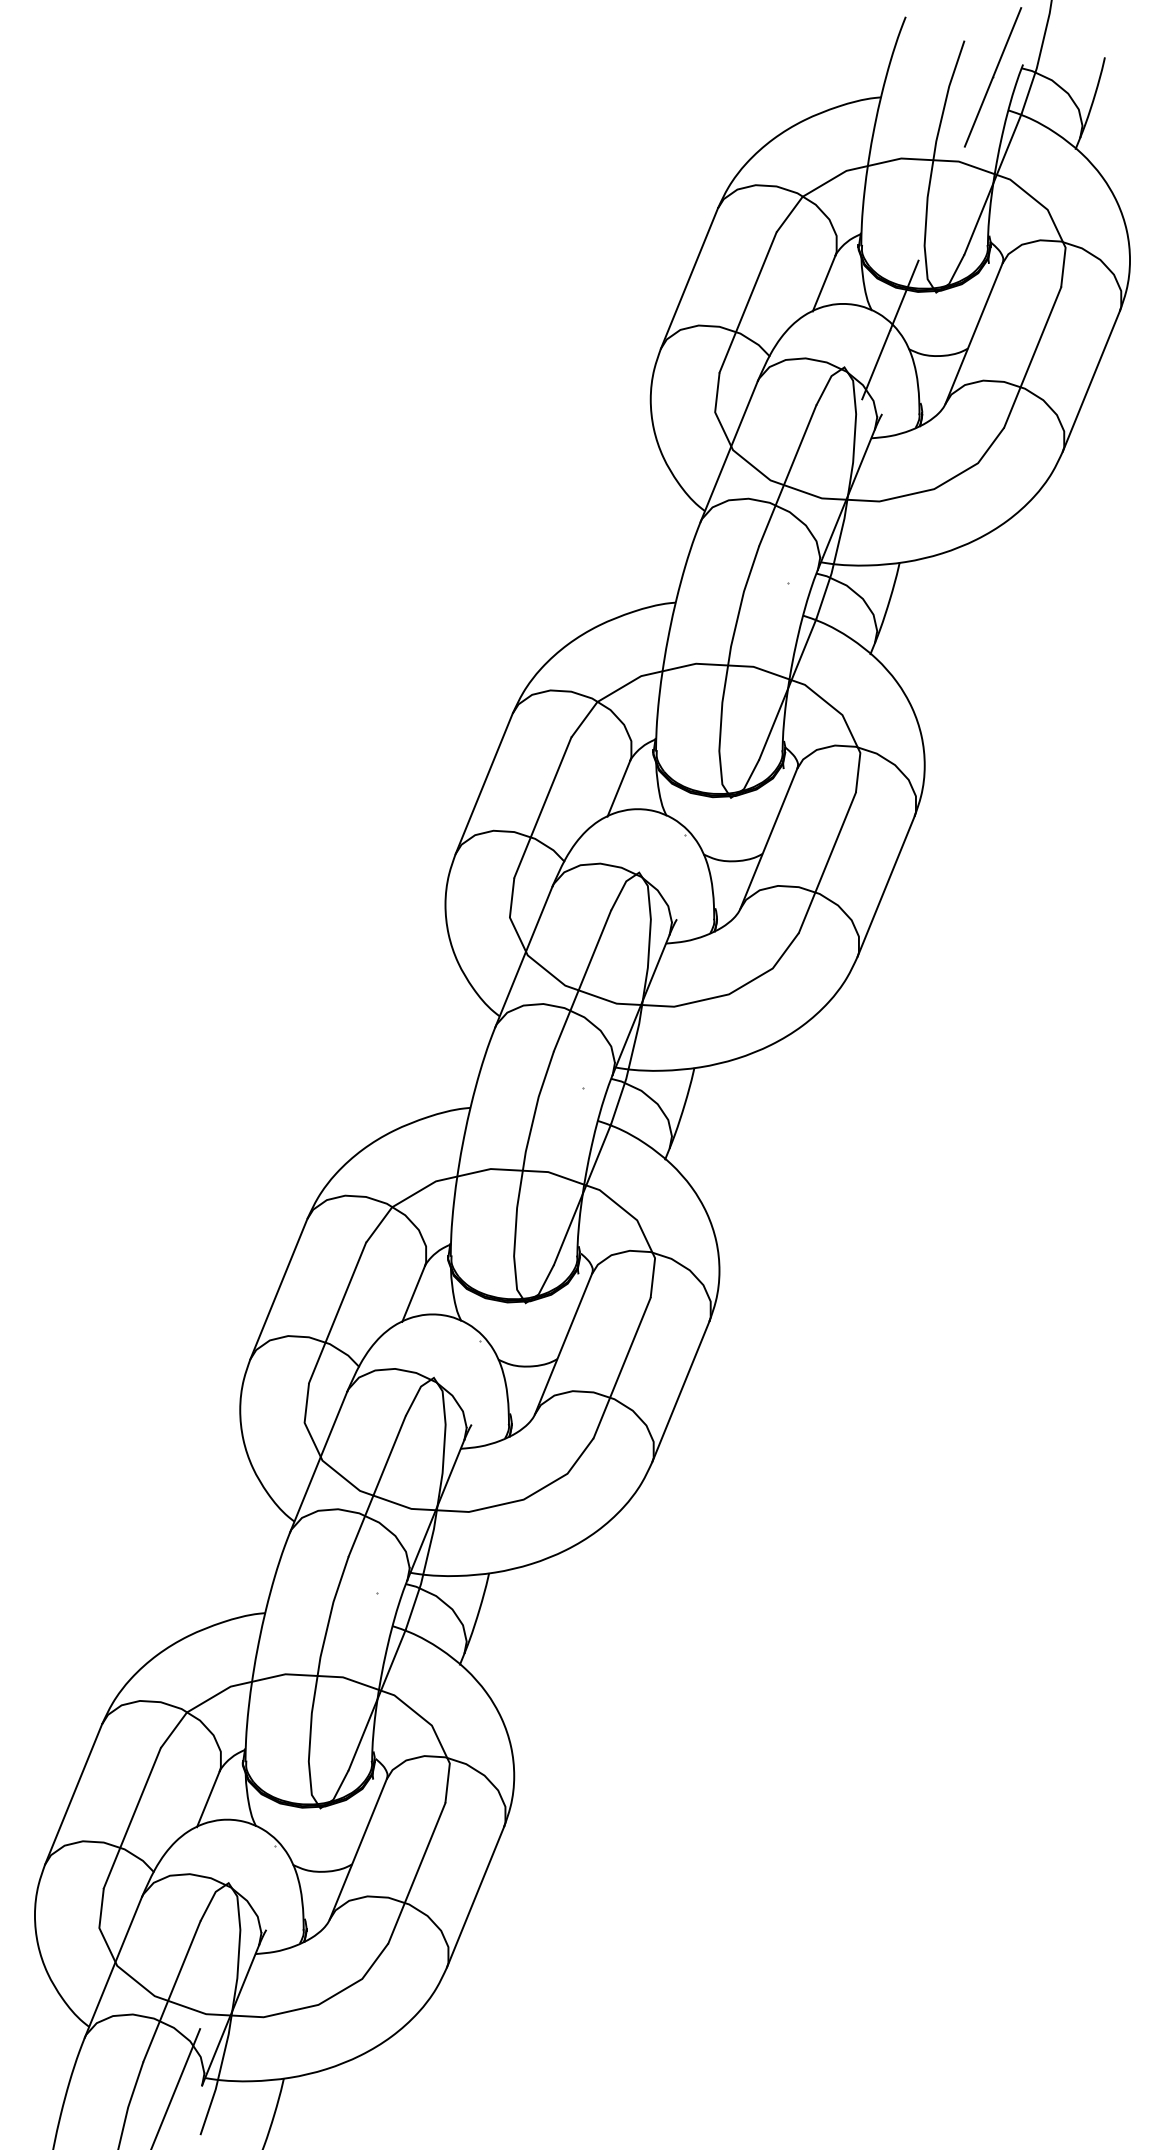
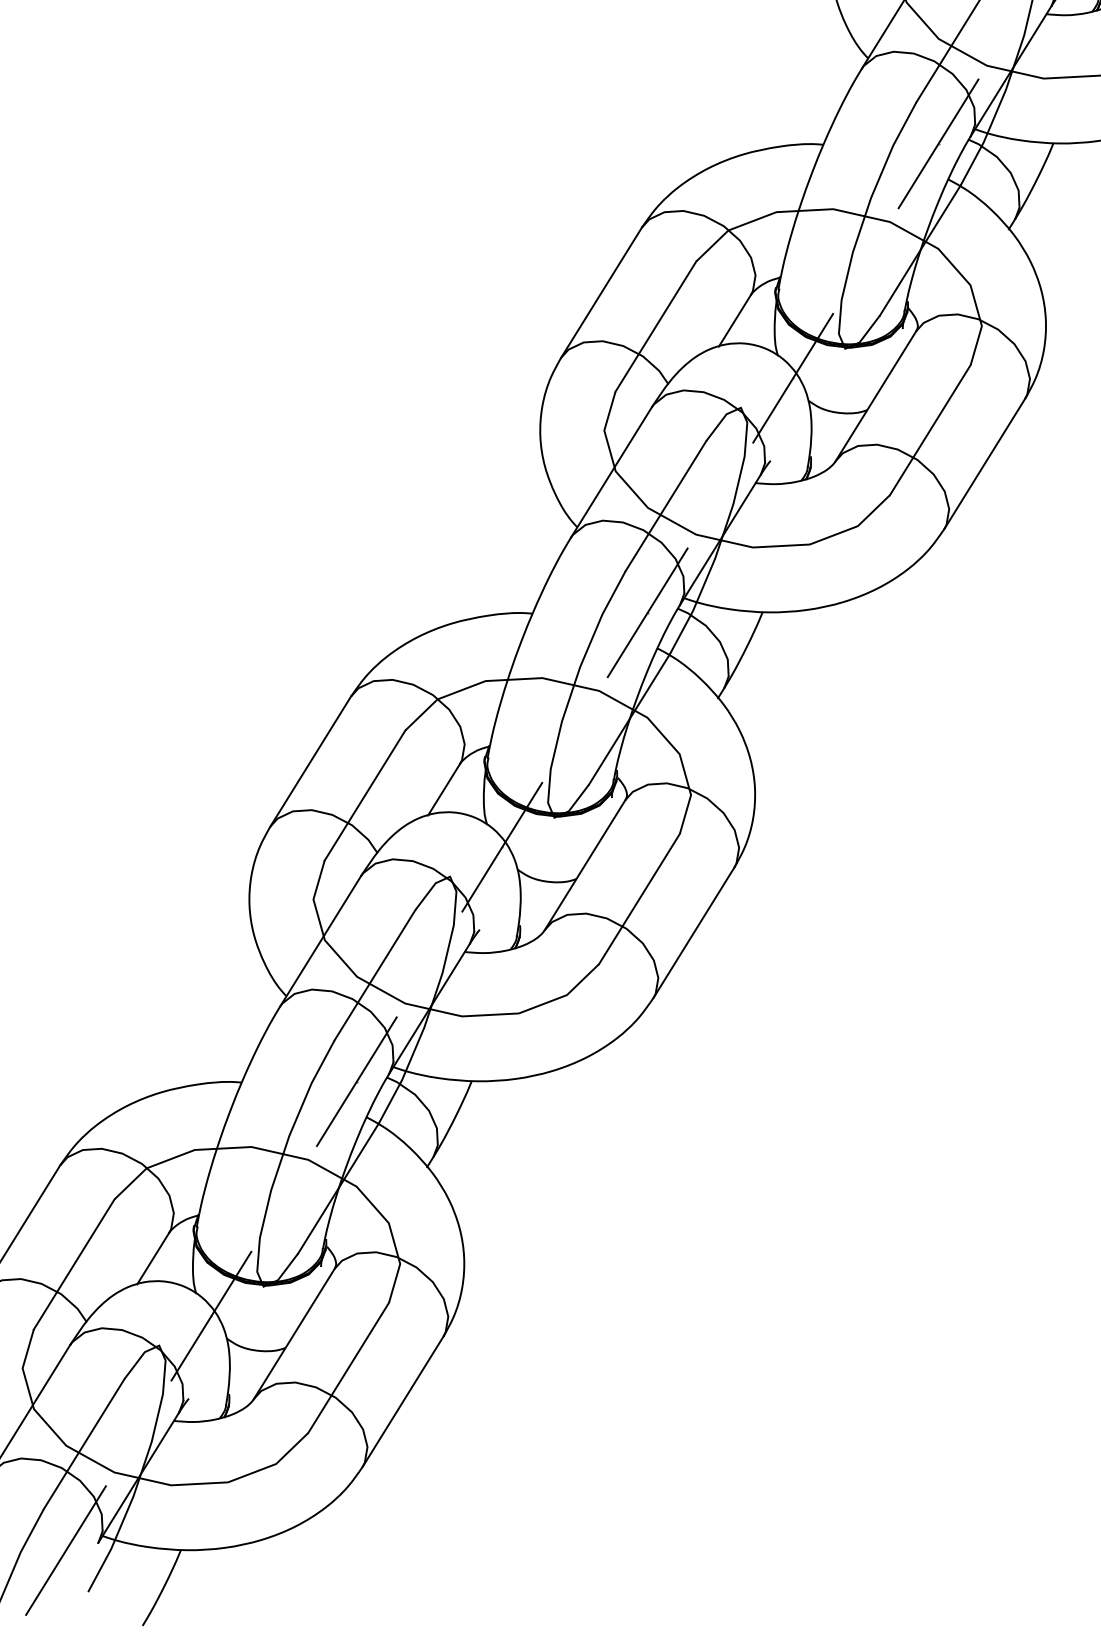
line: (787, 582) -> (938, 143), added
line: (684, 835) -> (792, 378), added
line: (582, 1087) -> (647, 612), added
line: (479, 1340) -> (501, 847), added
line: (376, 1592) -> (356, 1080), added
line: (274, 1845) -> (211, 1315), added

